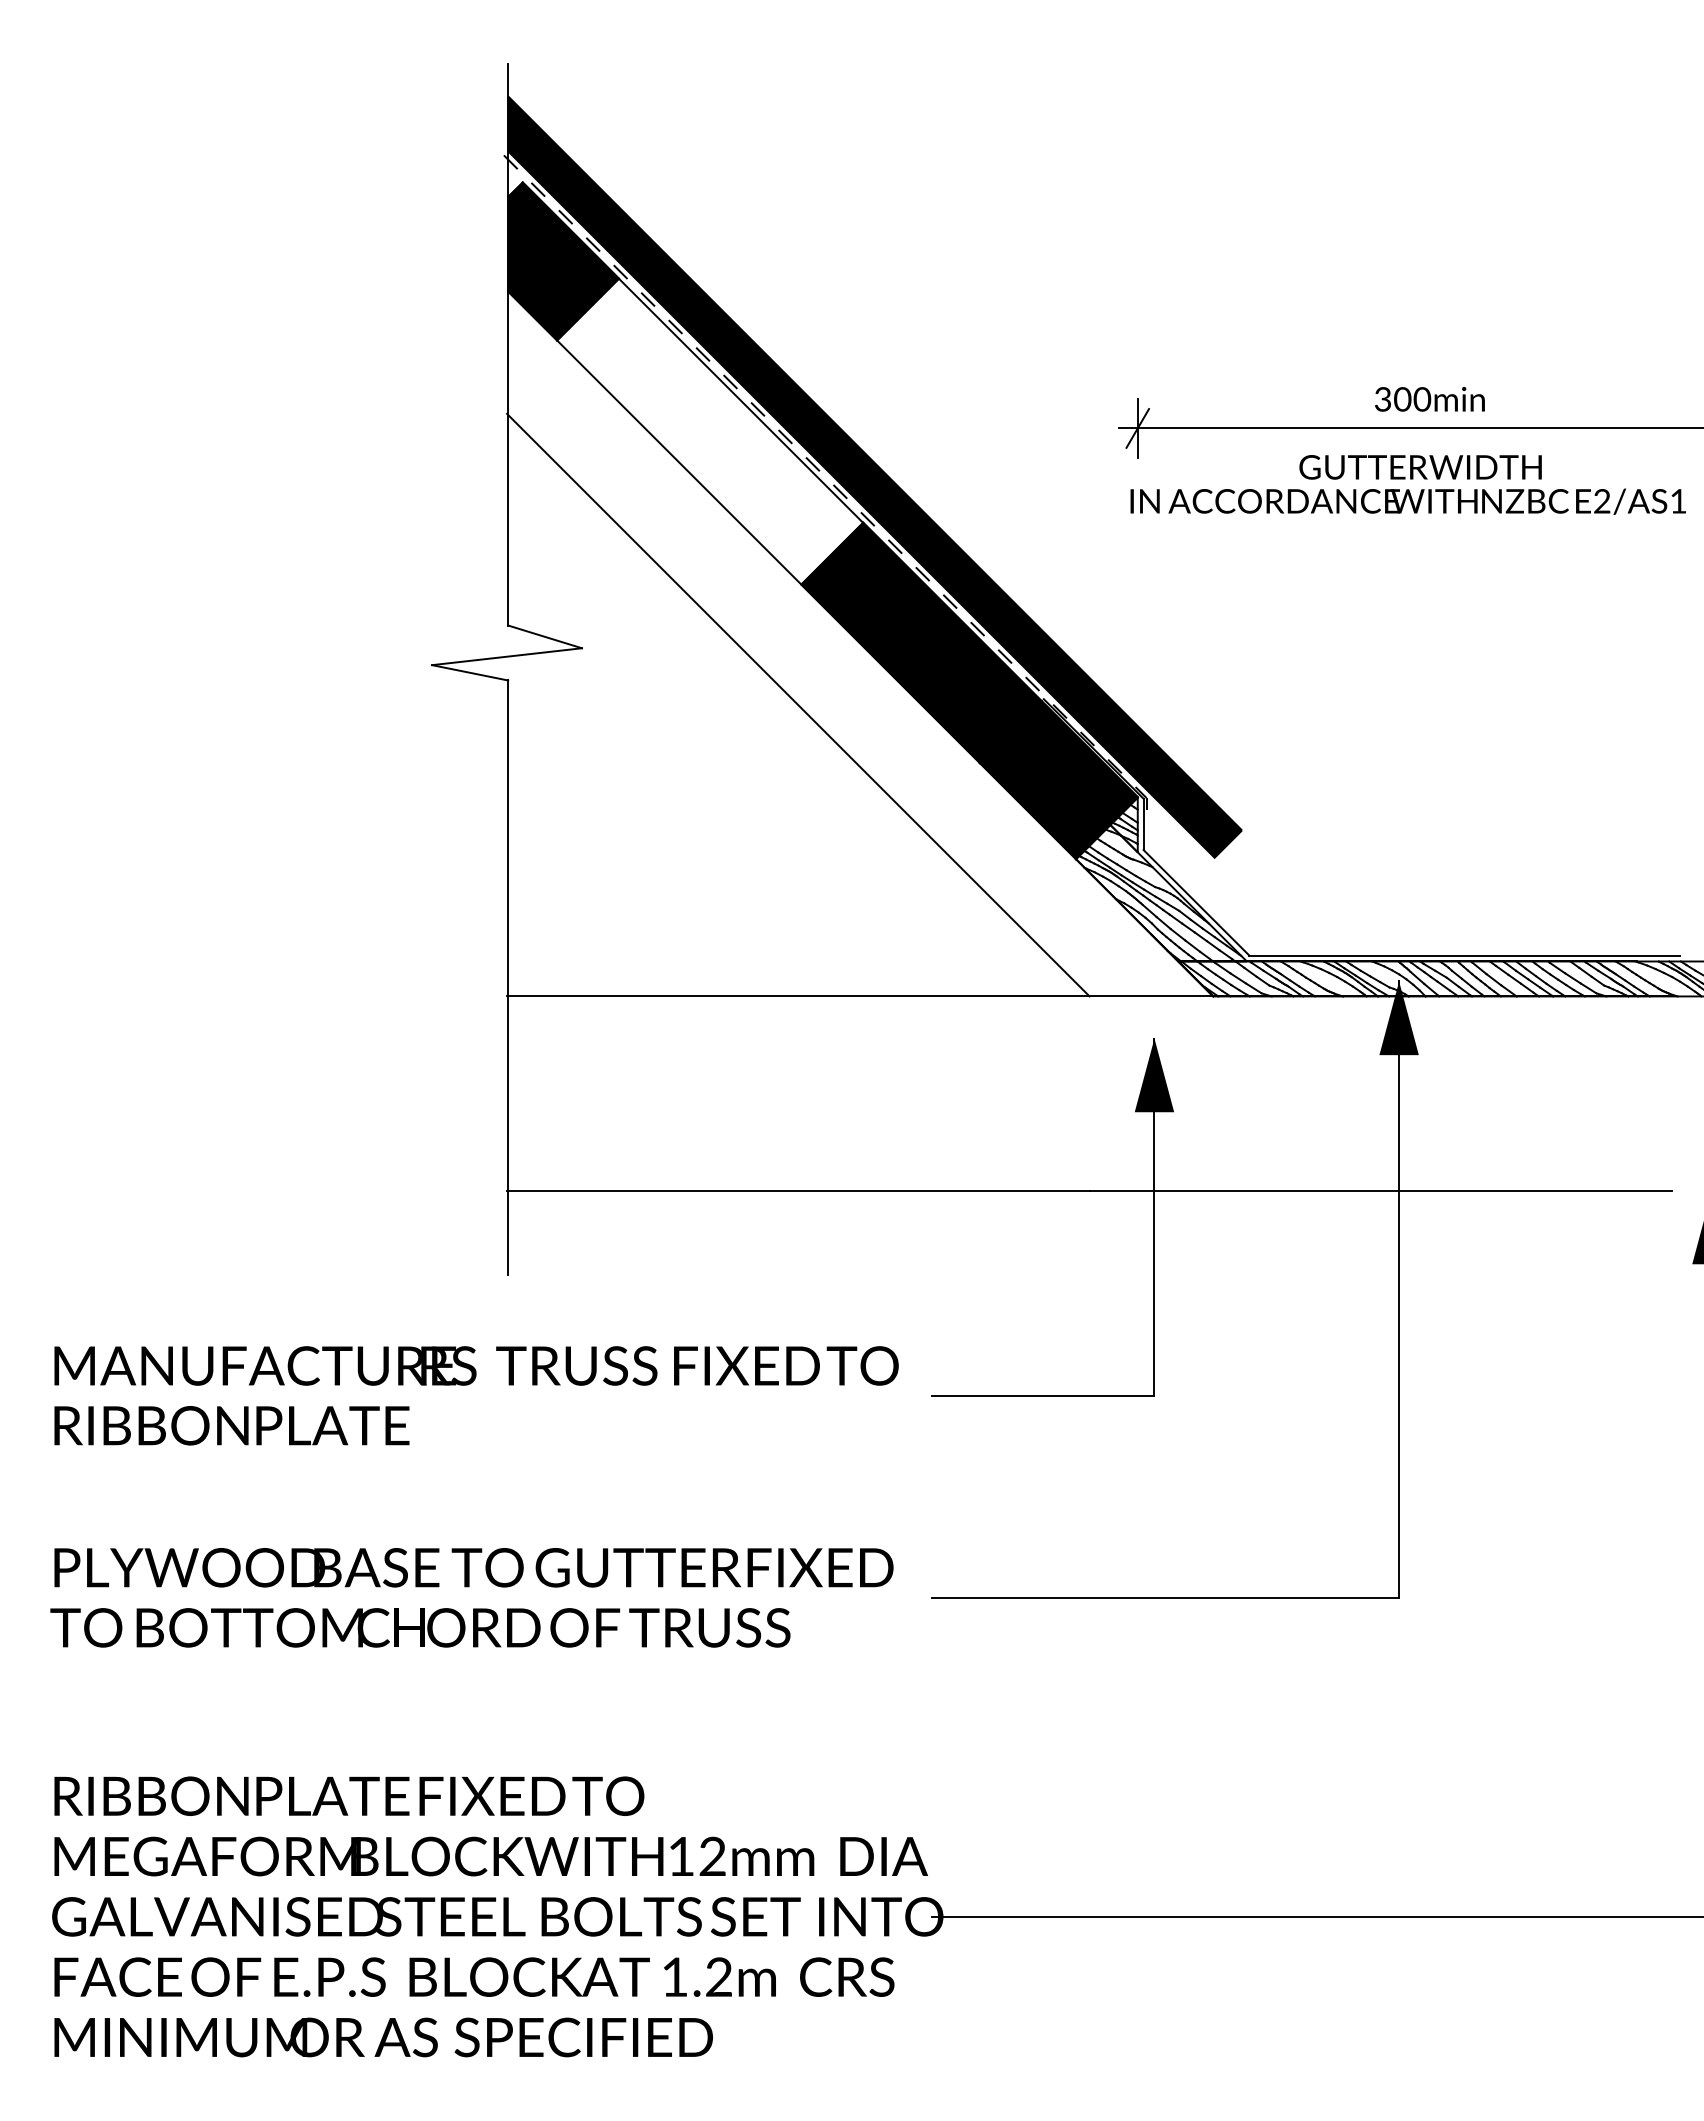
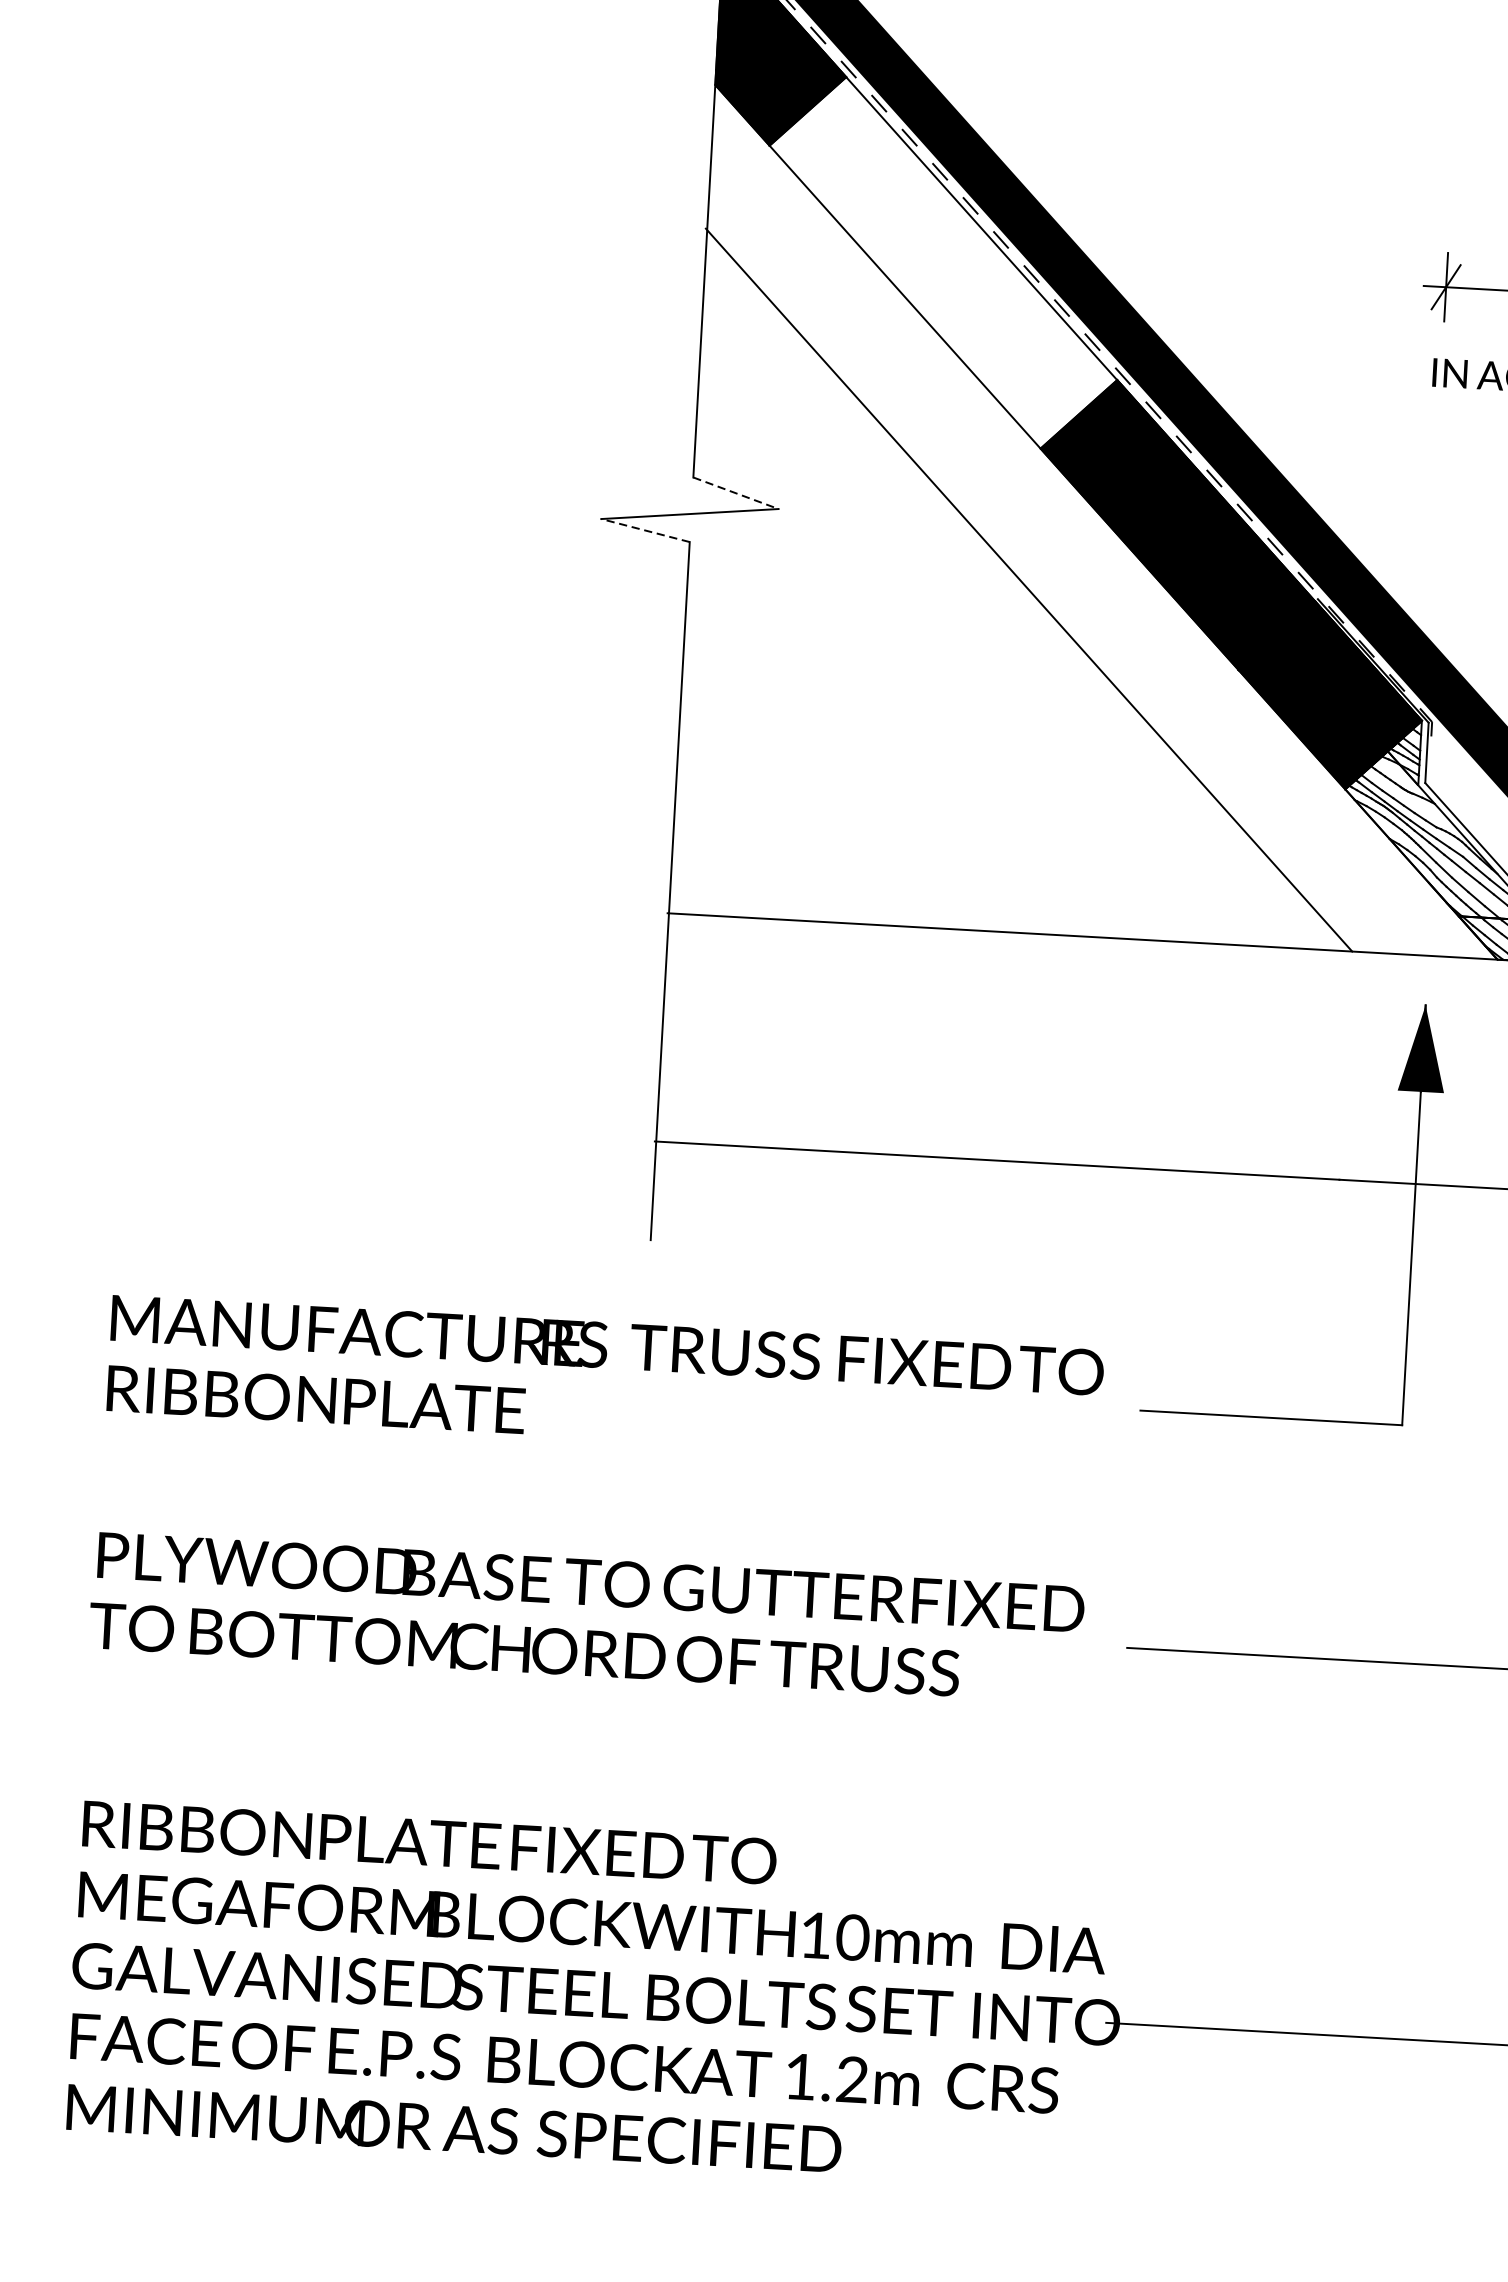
line: (545, 636) -> (736, 492), solid -> dashed
line: (470, 672) -> (645, 530), solid -> dashed
text: (712, 1856) -> (852, 1937), 12mm -> 10mm

